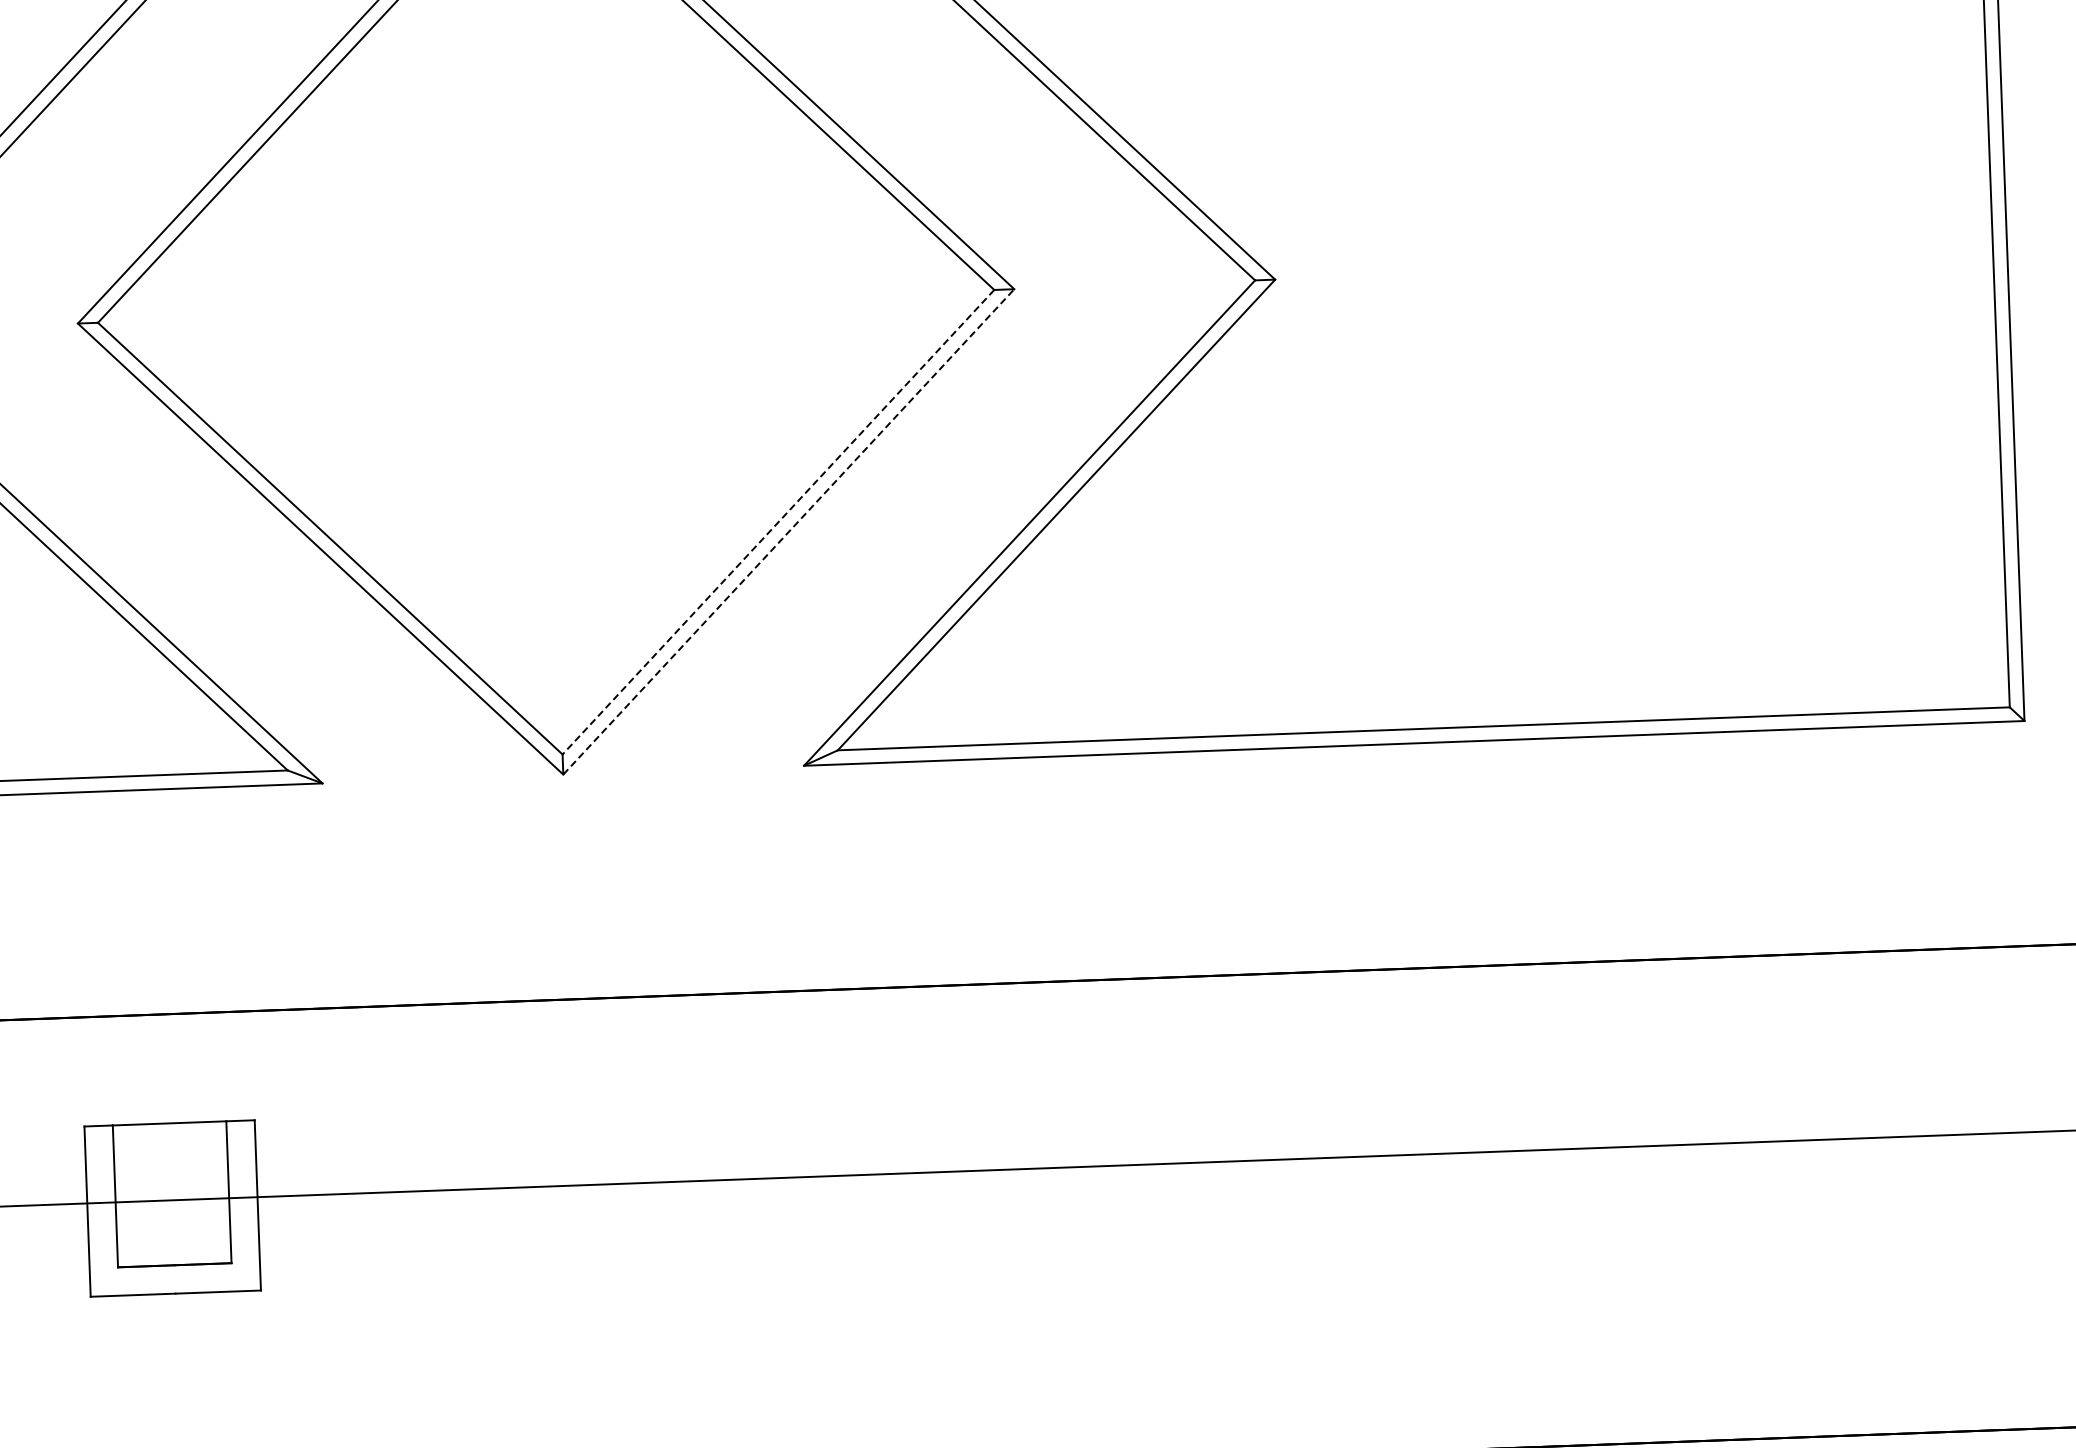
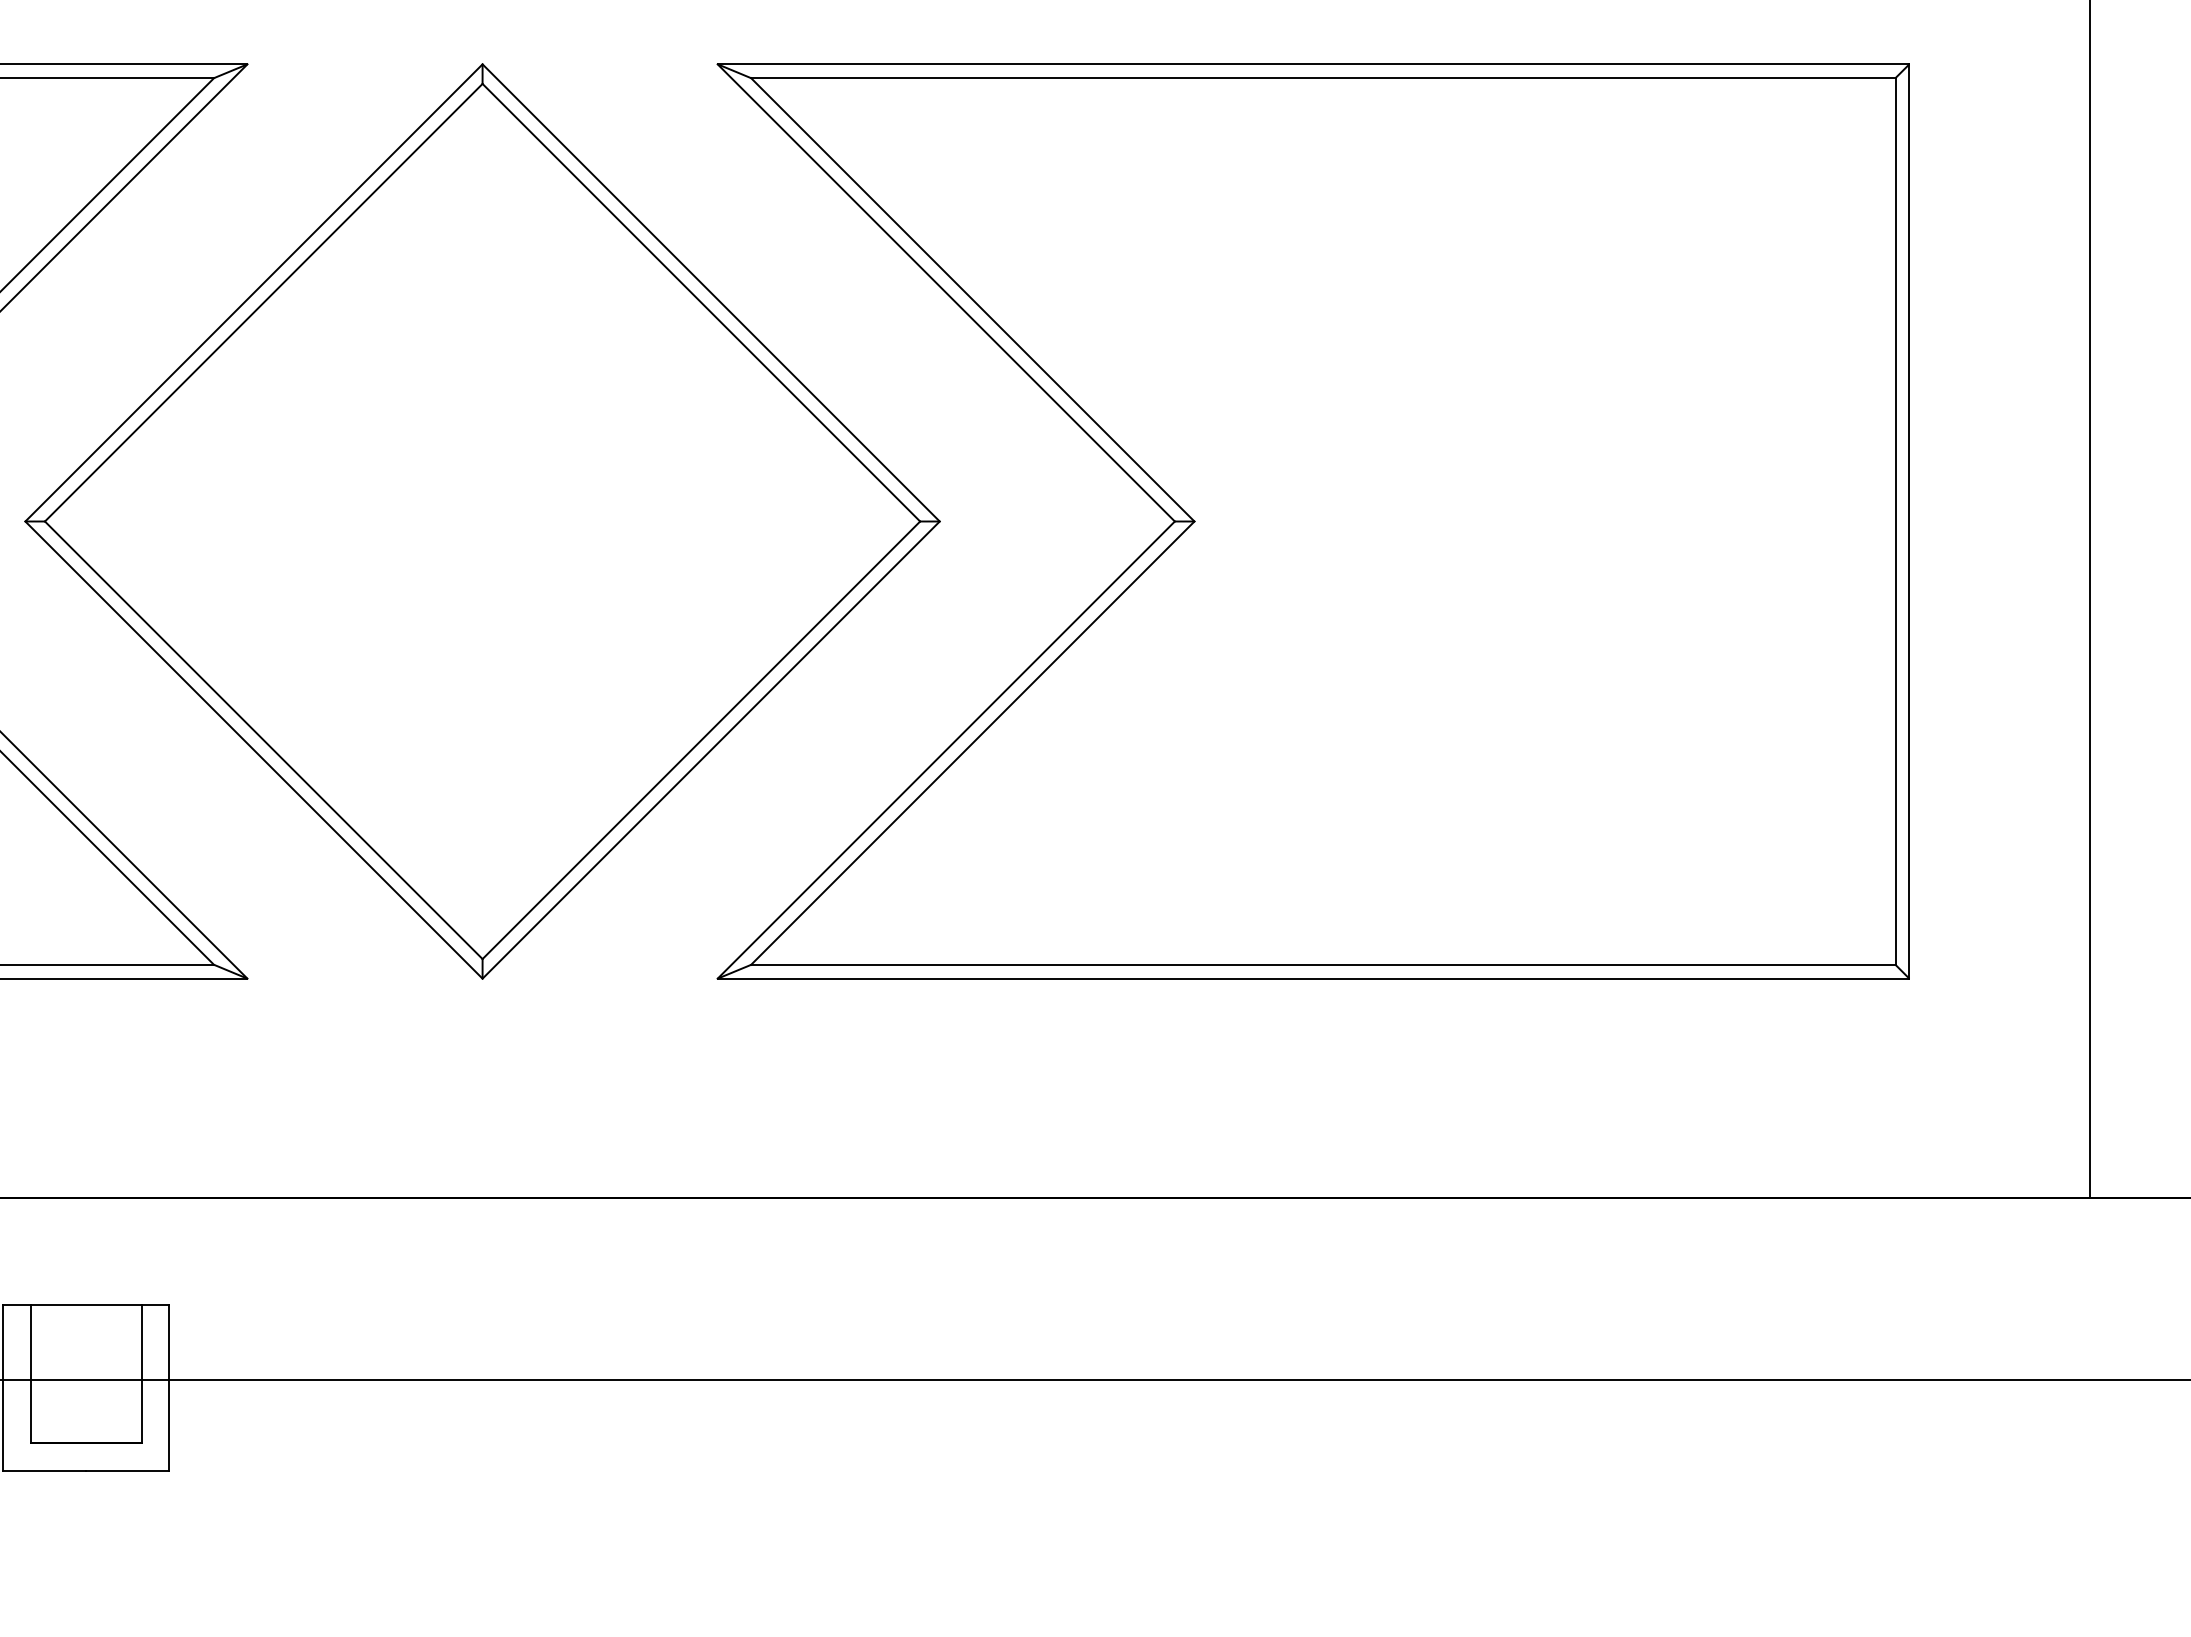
line: (778, 522) -> (701, 740), dashed -> solid
line: (789, 531) -> (711, 749), dashed -> solid

